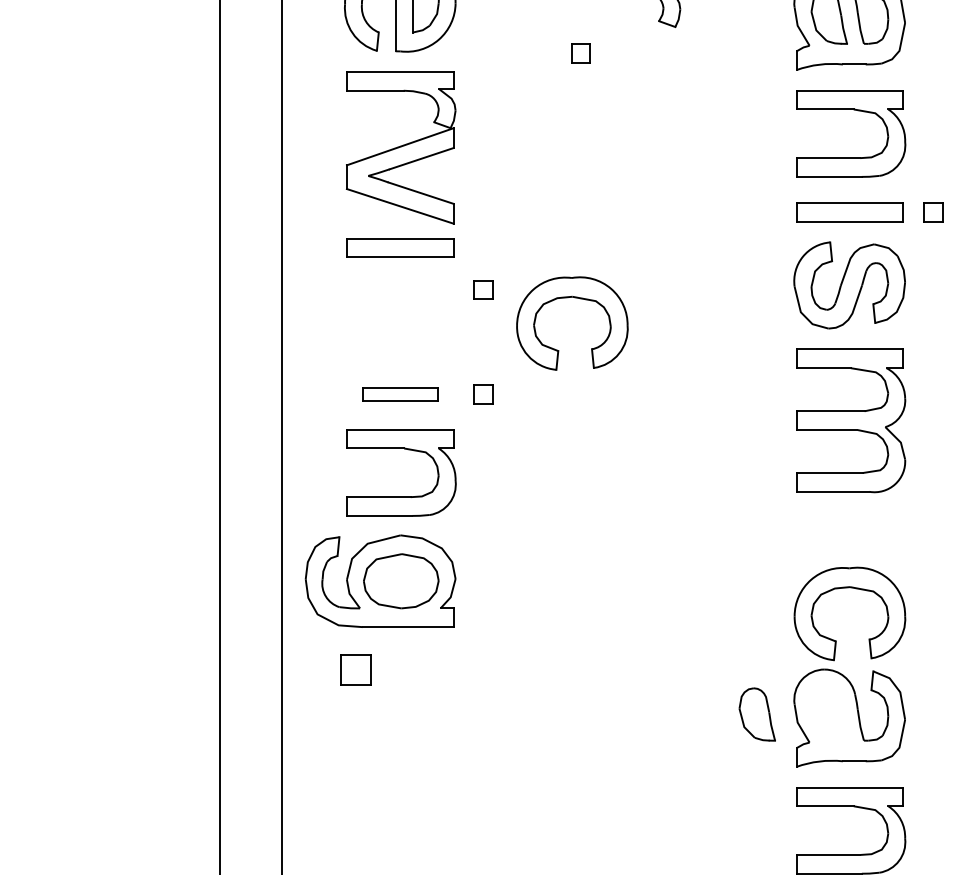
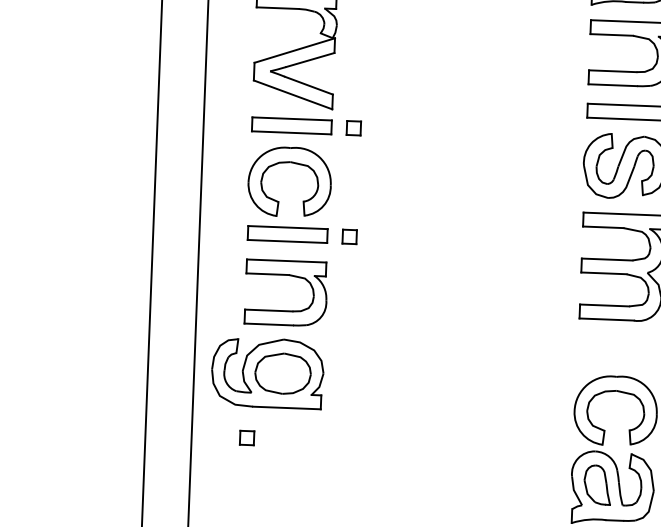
part: (483, 289) -> (353, 127), moved
part: (574, 298) -> (292, 163), moved
part: (400, 394) -> (287, 234), size x1.43
part: (356, 669) -> (247, 438), size x0.62
part: (756, 714) -> (596, 484), moved

